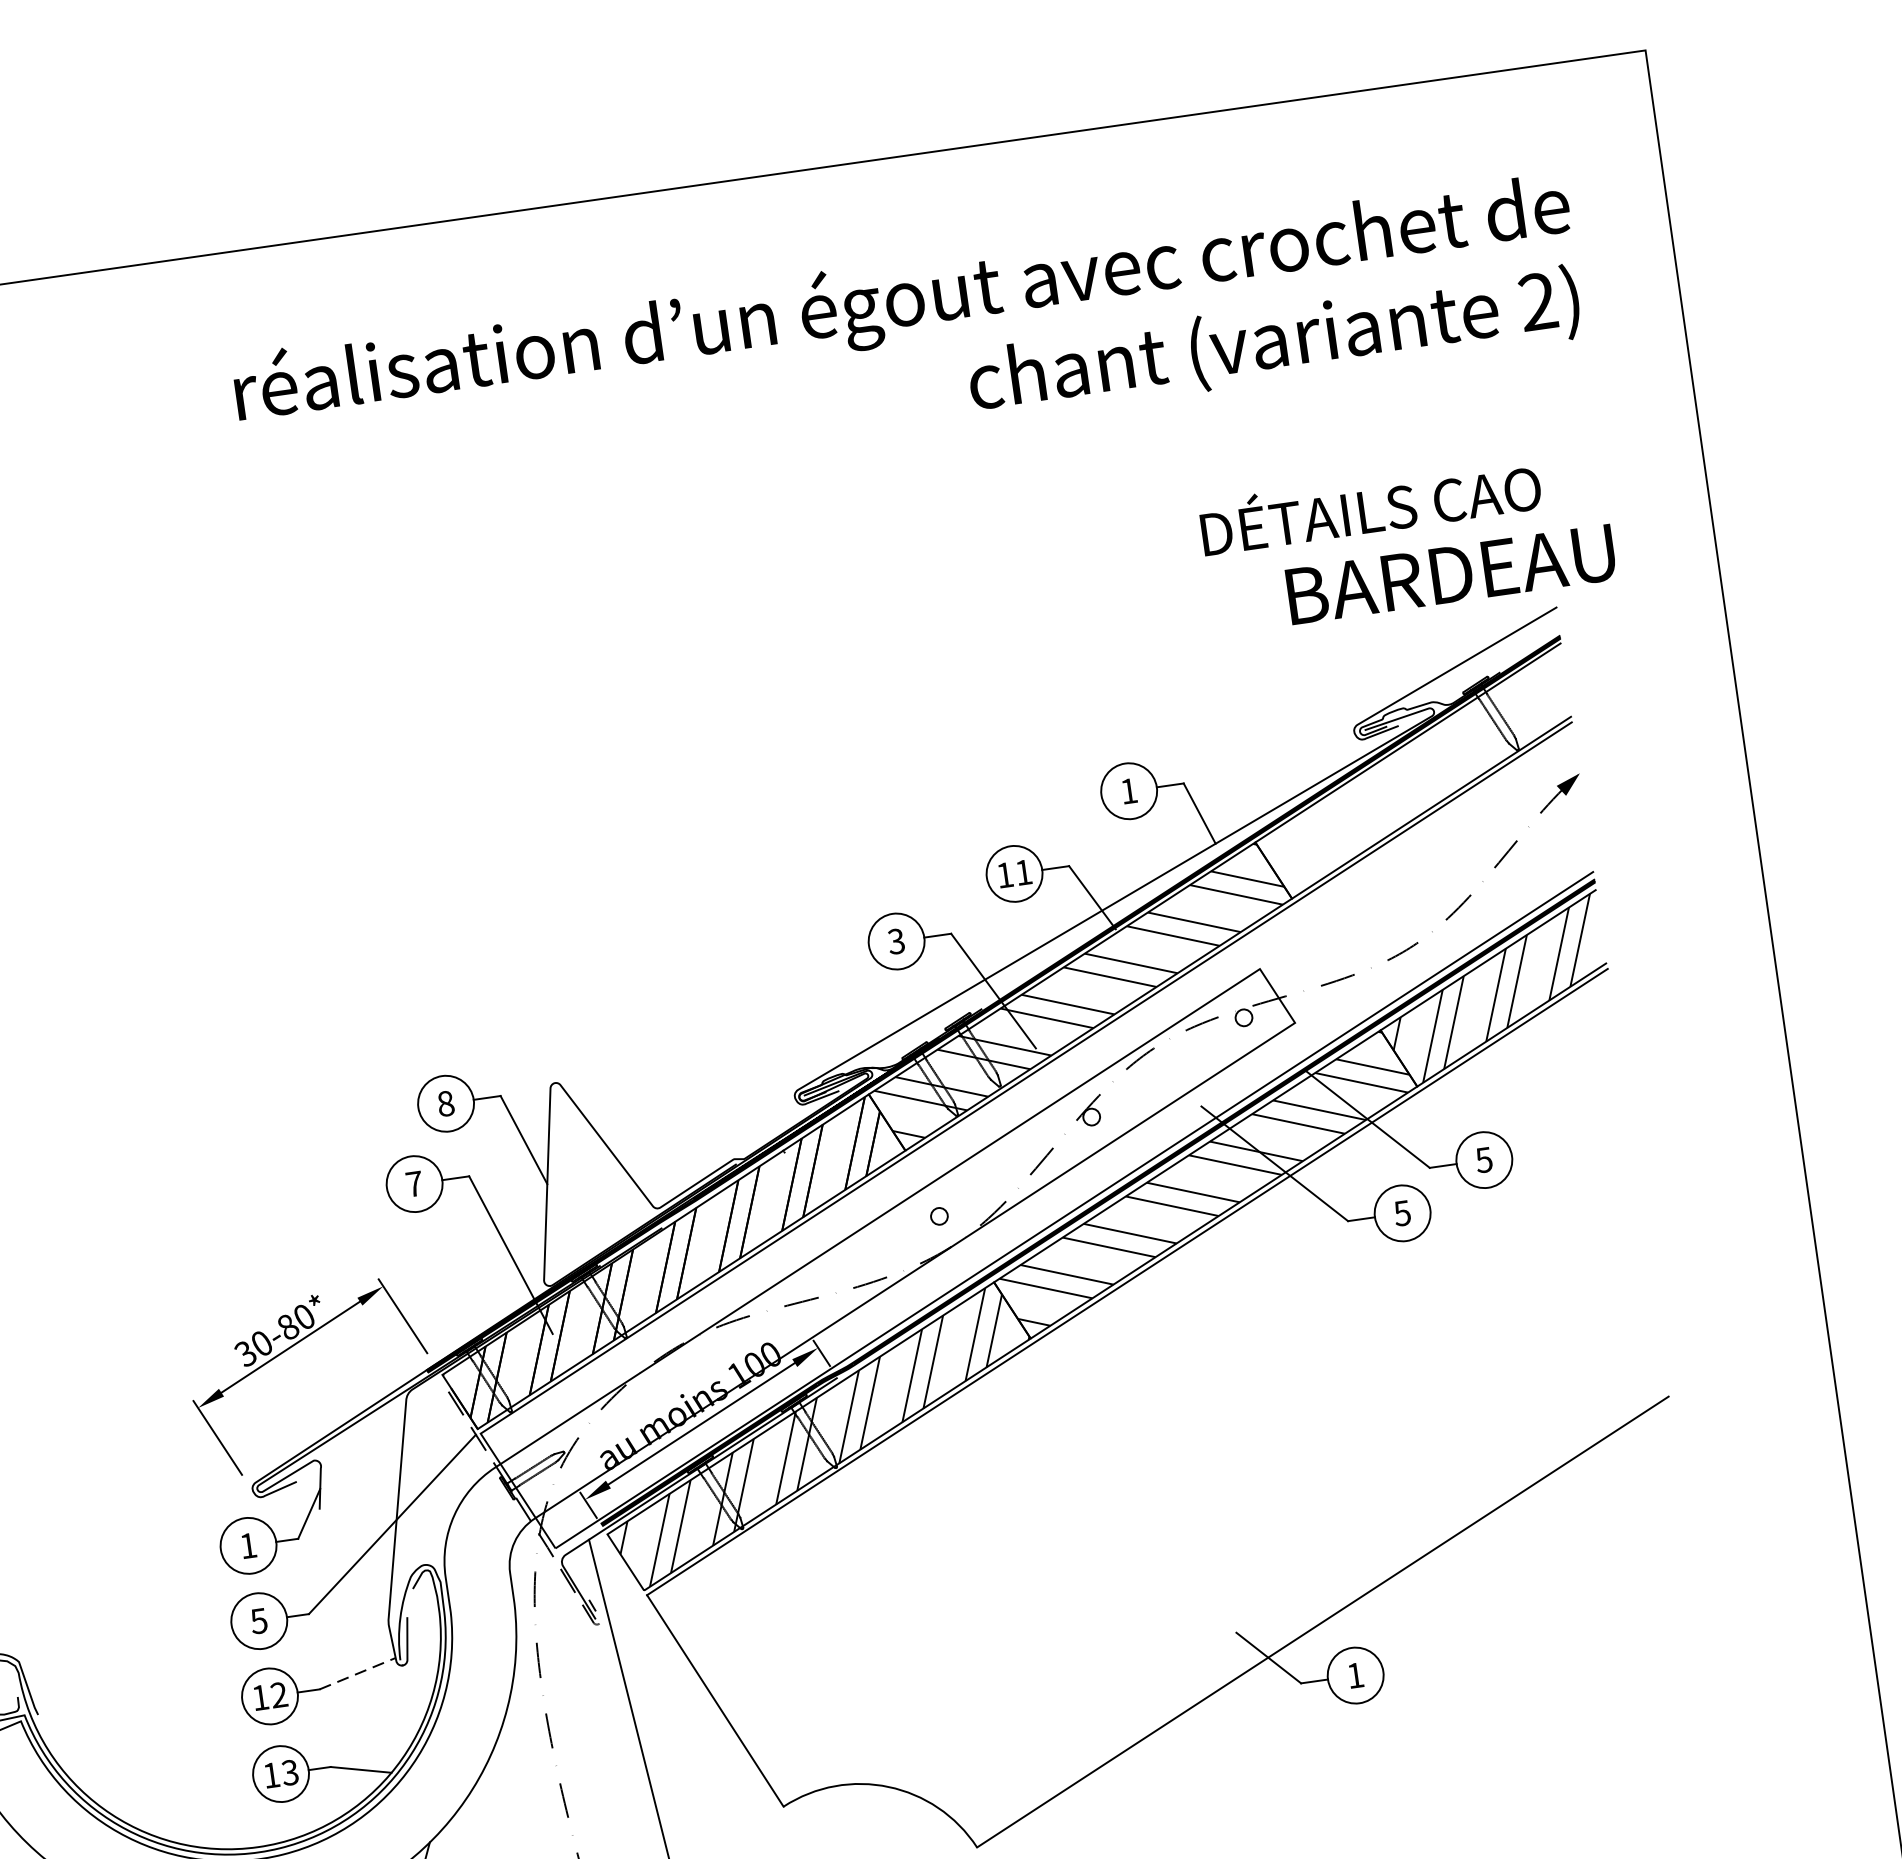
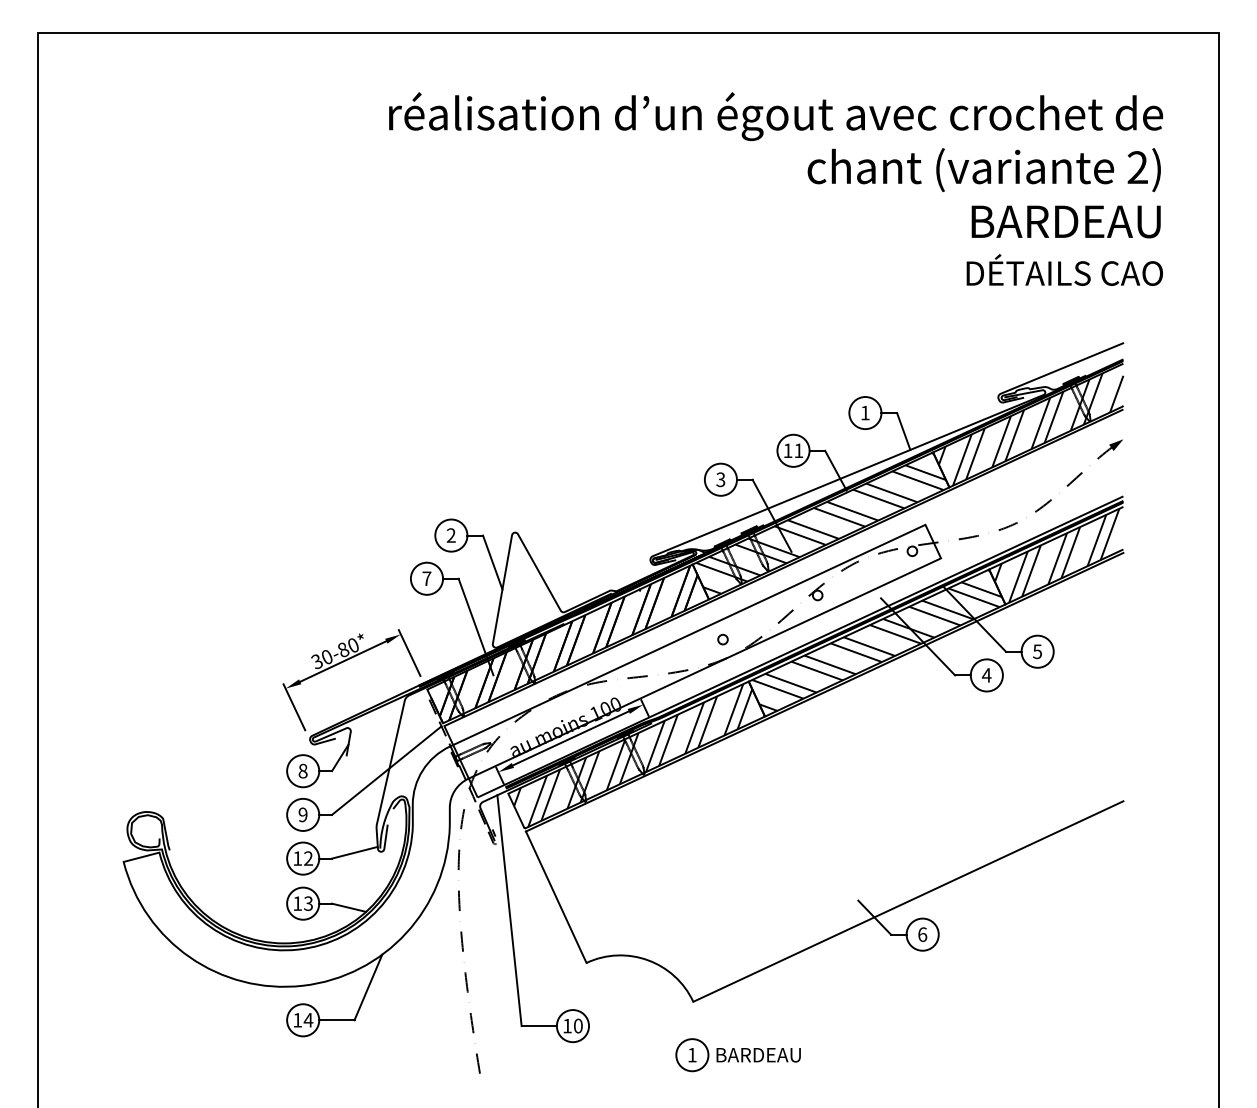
text: (1369, 504) -> (1064, 269), moved
text: (1449, 574) -> (1065, 221), moved
hatch: (1417, 779) -> (1030, 429), added
text: (444, 1103) -> (450, 535), 8 -> 2
text: (1402, 1213) -> (986, 675), 5 -> 4
text: (247, 1544) -> (302, 770), 1 -> 8
text: (258, 1620) -> (302, 814), 5 -> 9
line: (358, 1673) -> (355, 852), dashed -> solid
text: (1355, 1675) -> (922, 934), 1 -> 6

